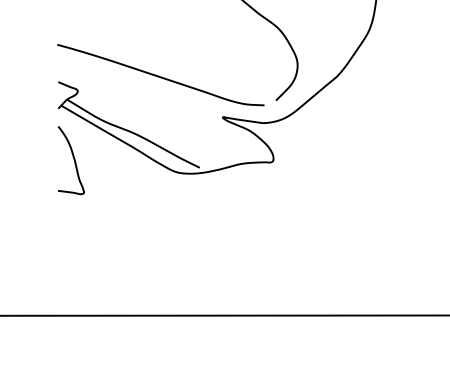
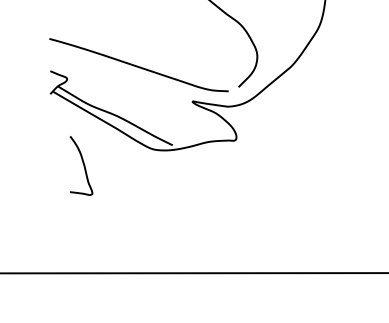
curve: (73, 160) -> (83, 165), moved

